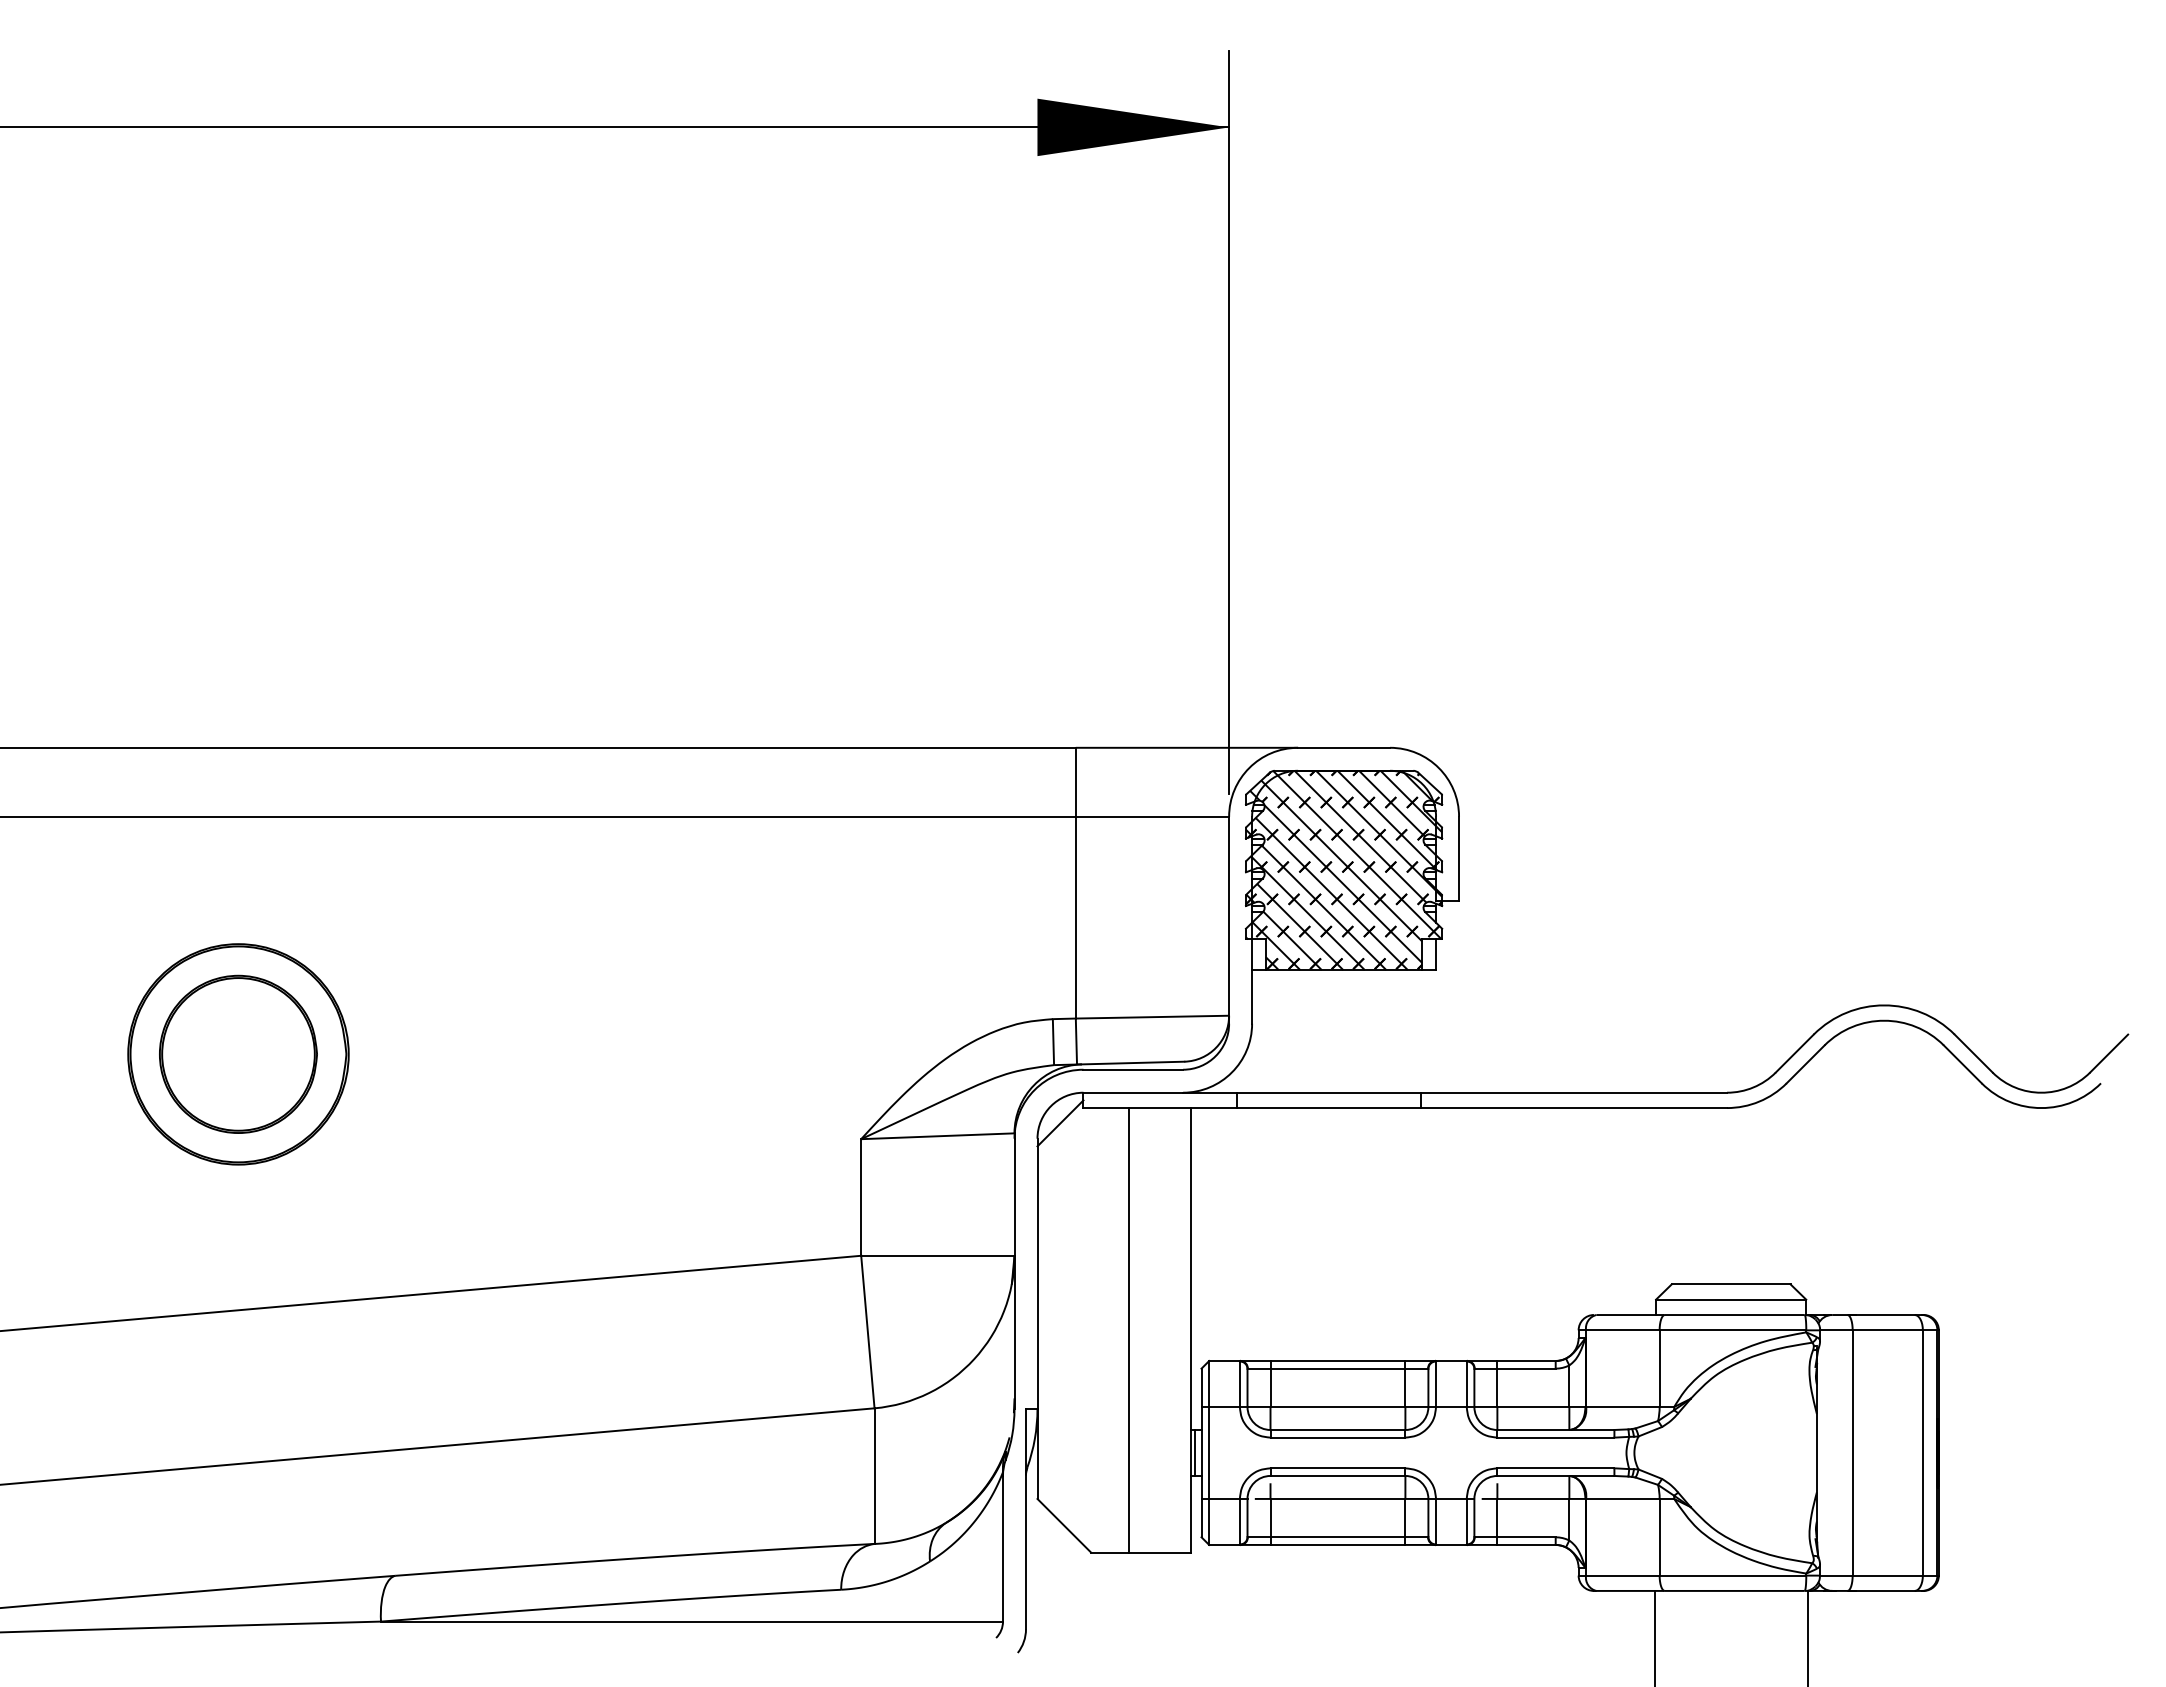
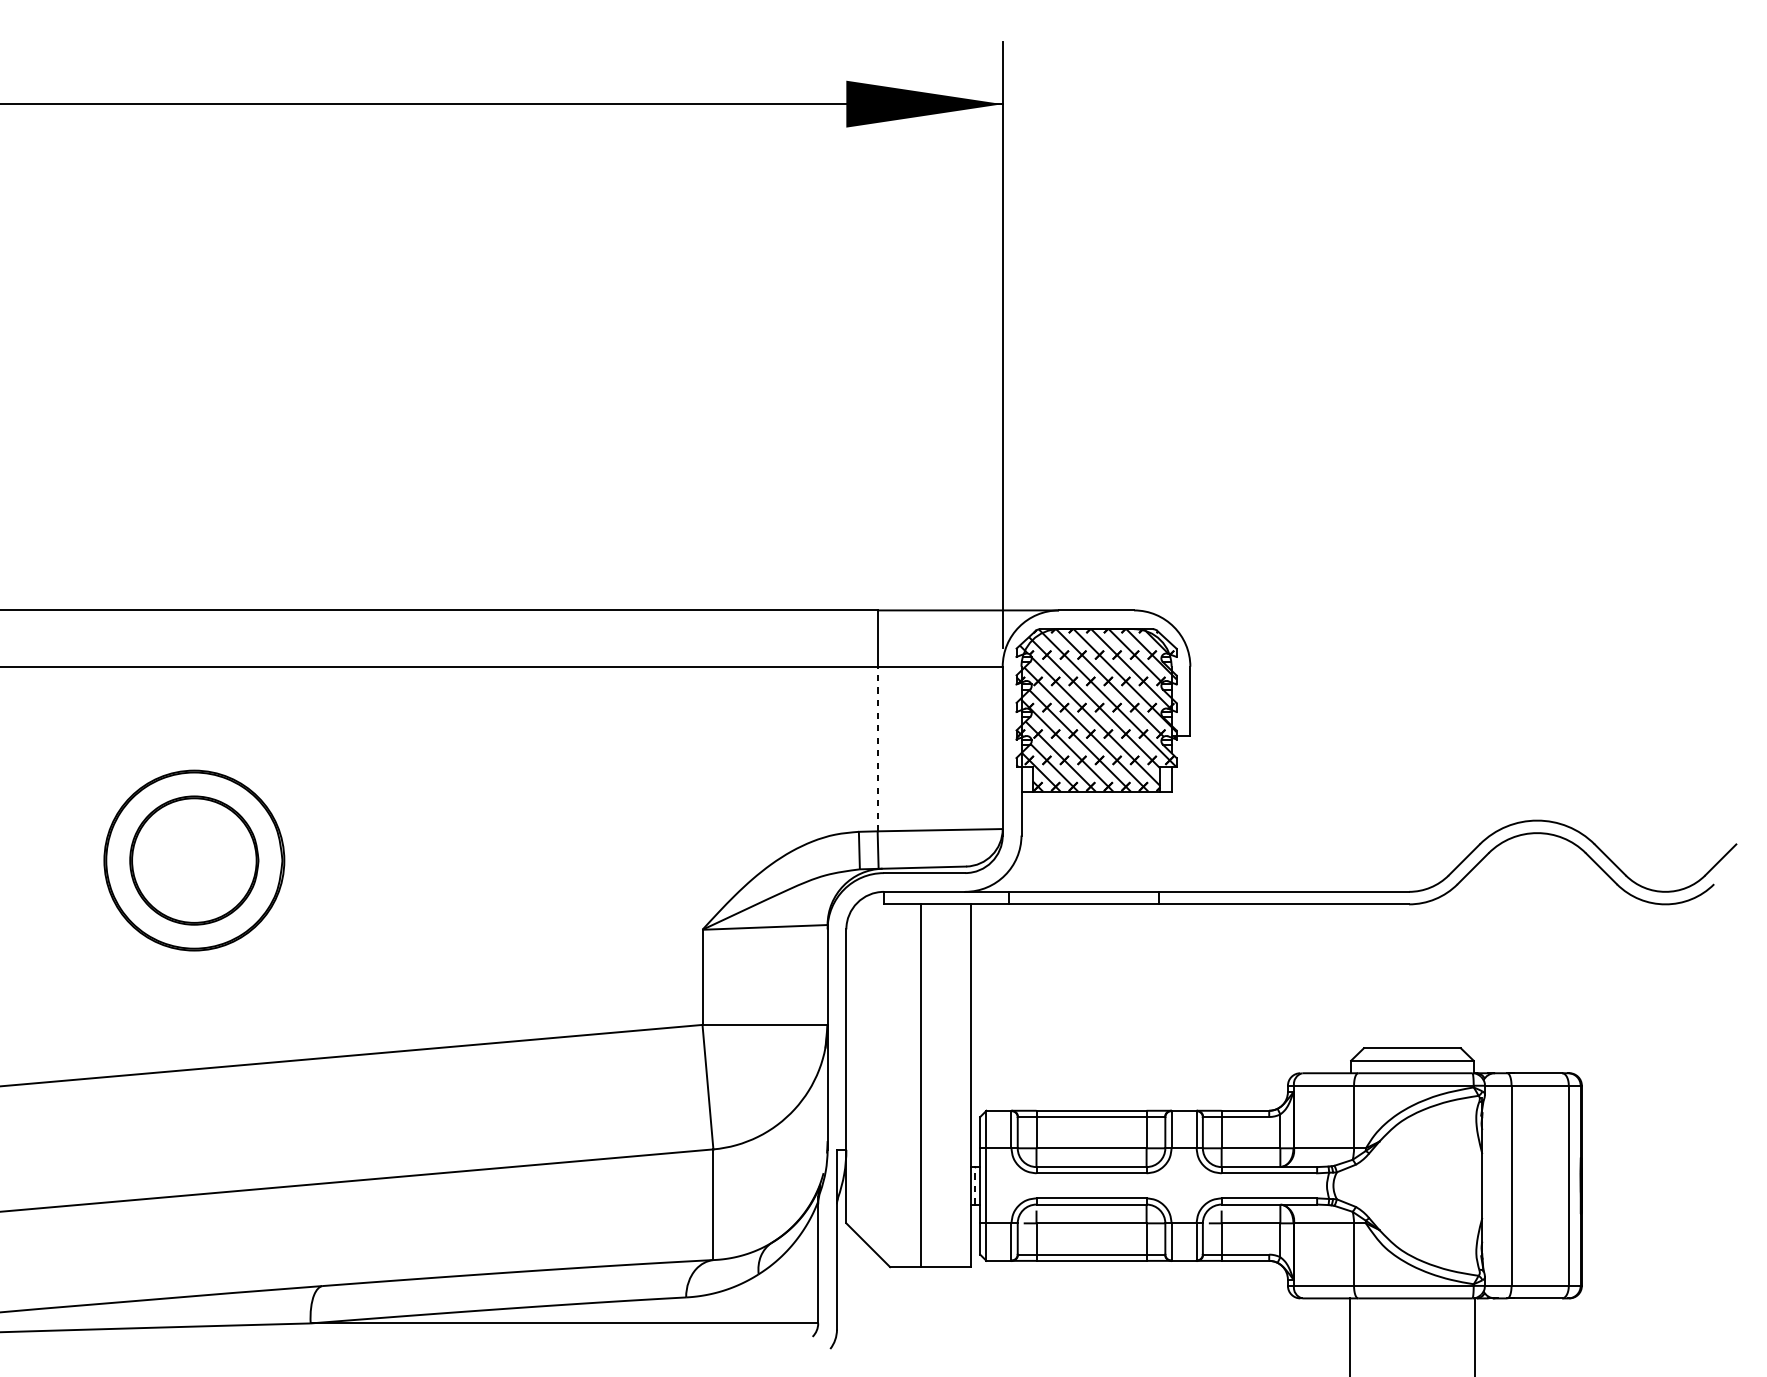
line: (1075, 917) -> (877, 748), solid -> dashed
line: (1060, 1123) -> (865, 916), removed
line: (1195, 1452) -> (975, 1185), solid -> dashed

